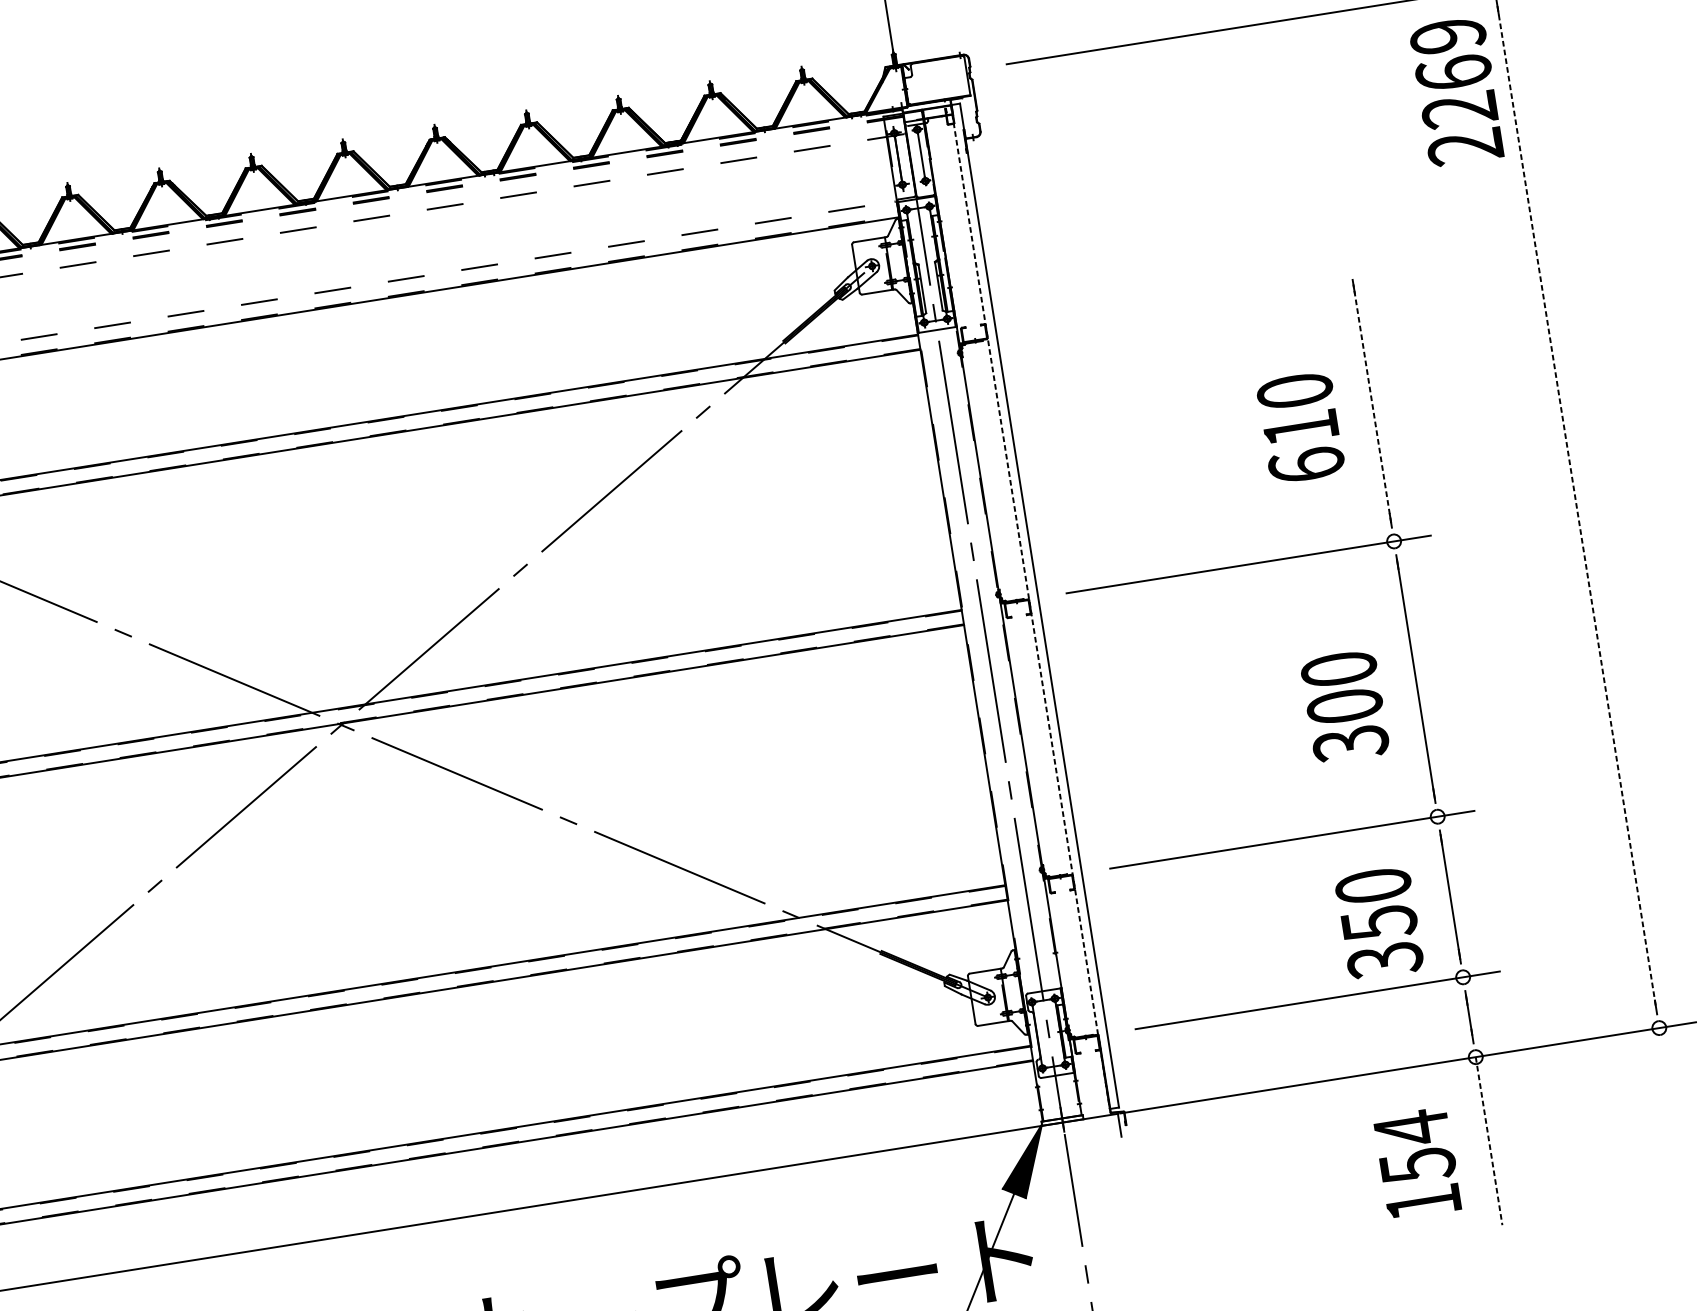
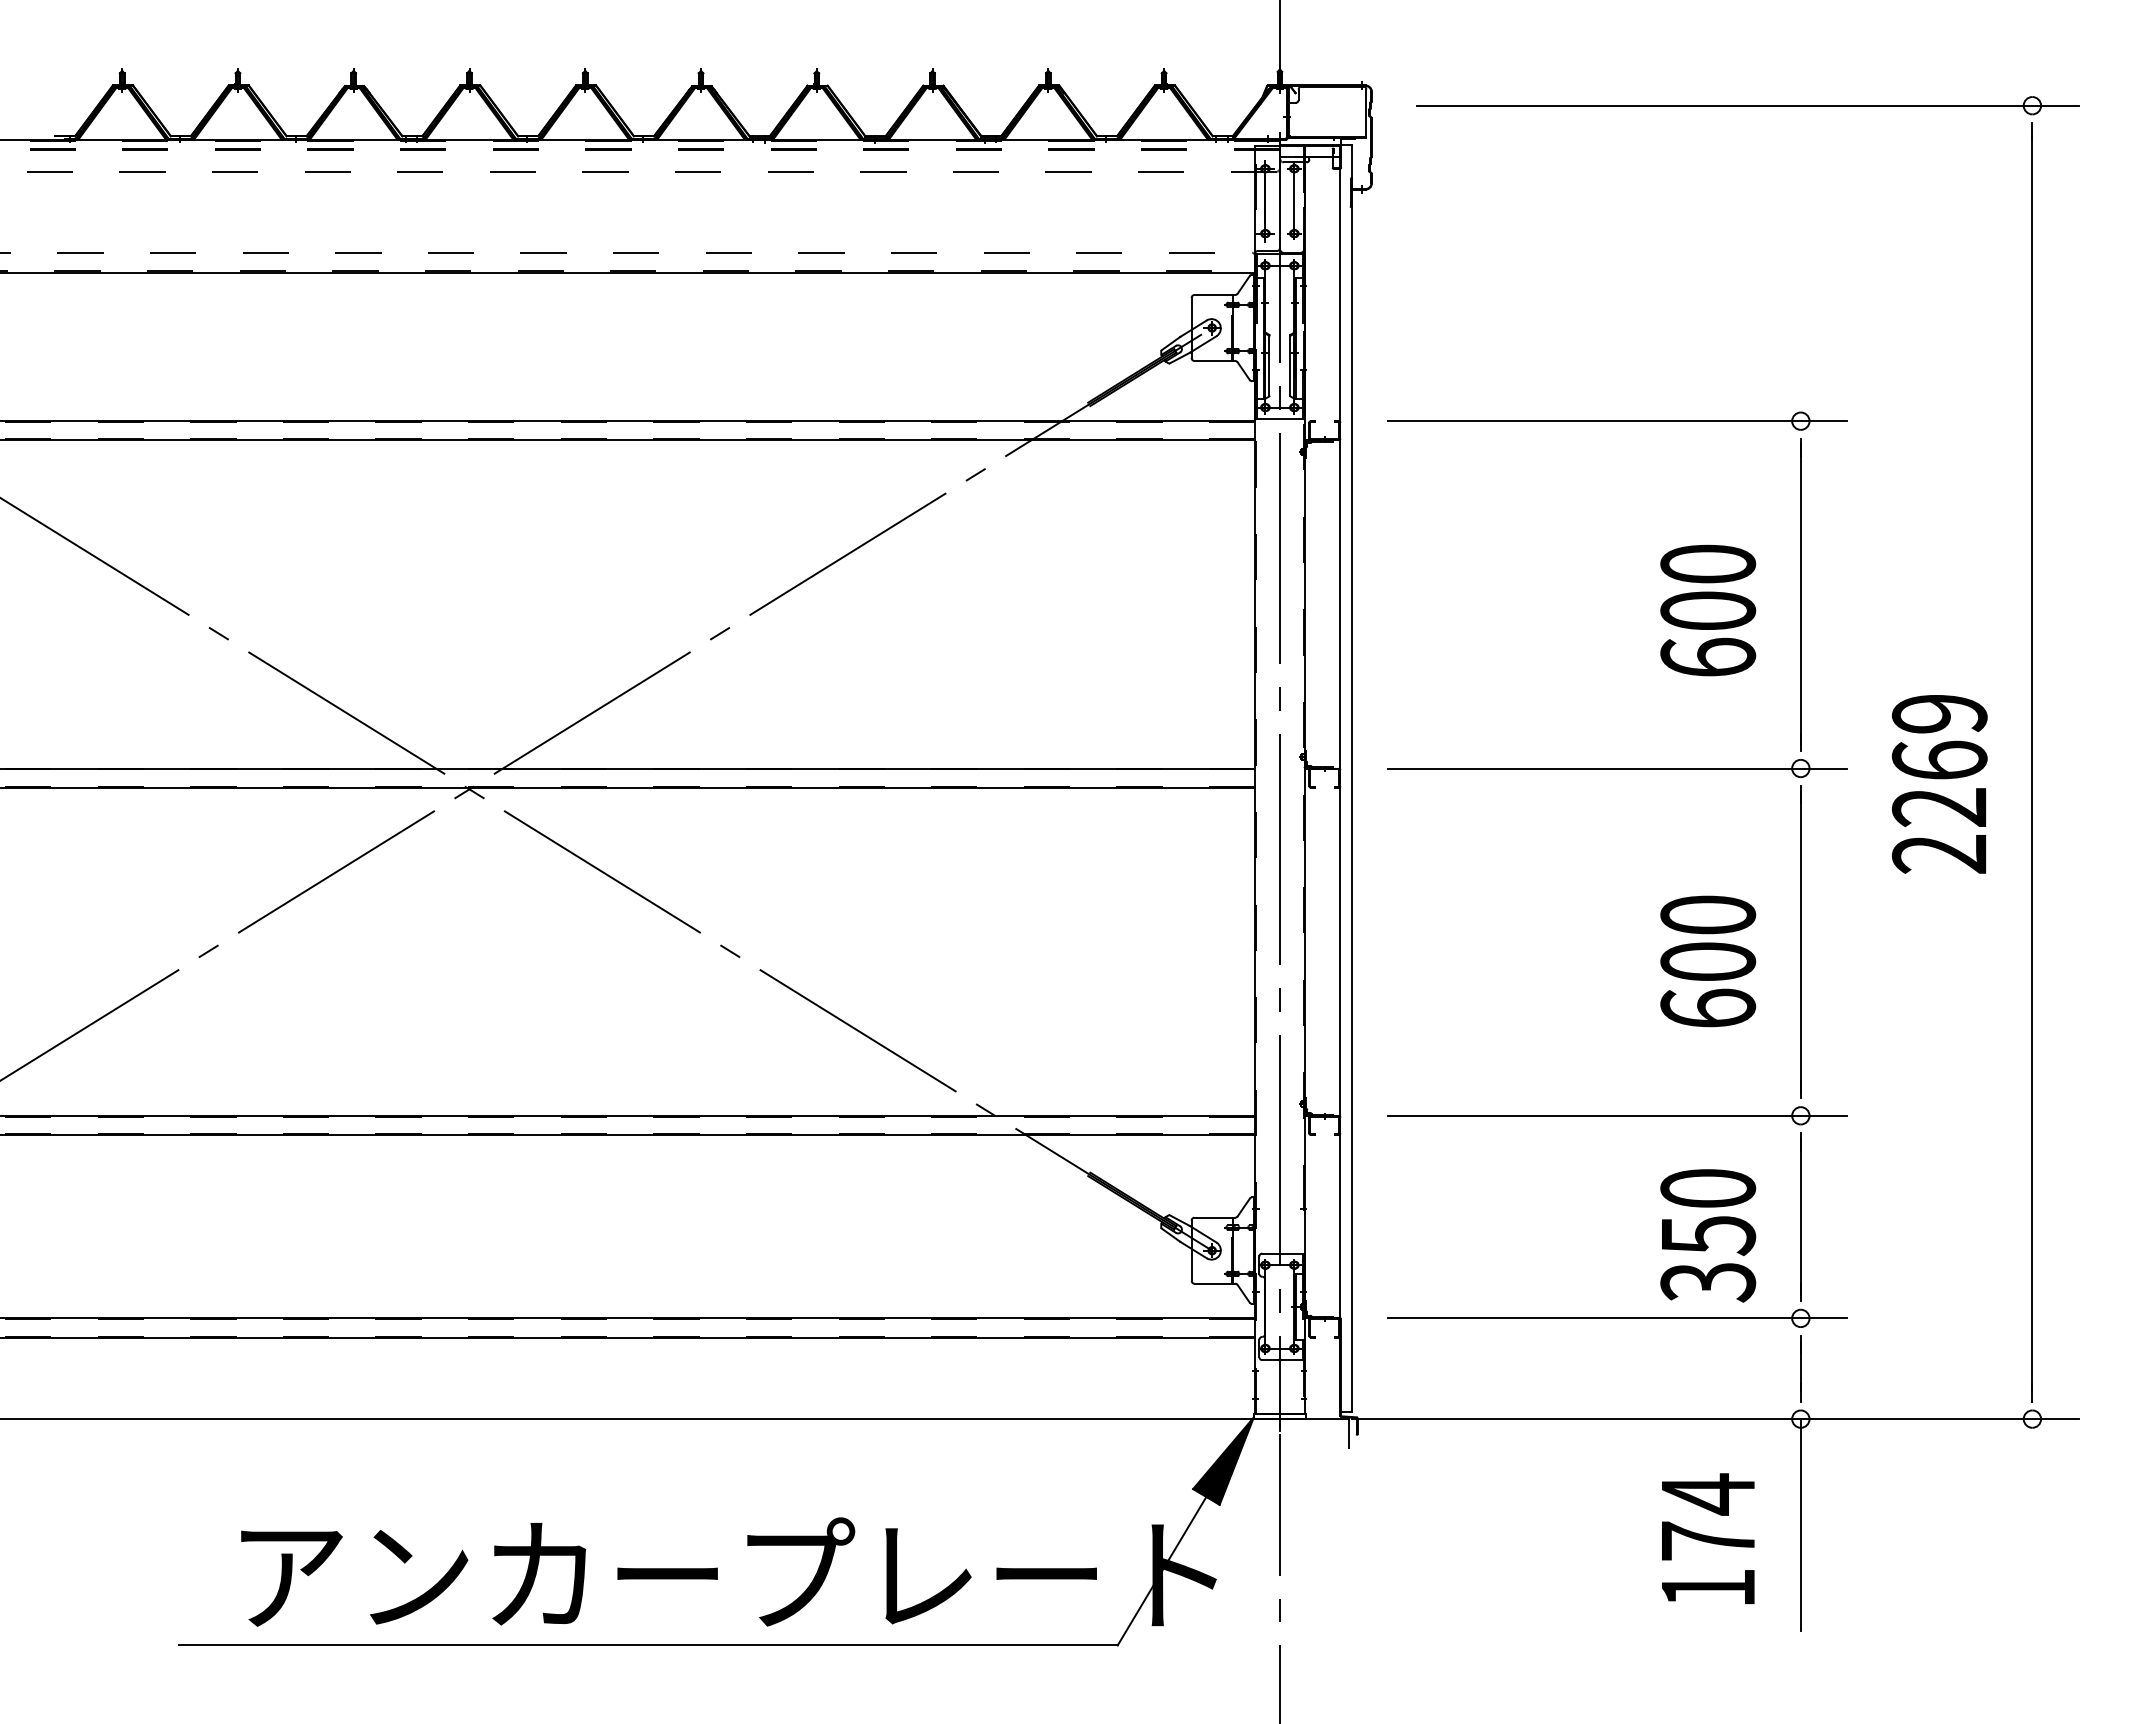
text: (1456, 91) -> (1939, 784), moved
part: (1205, 288) -> (1617, 420), added
line: (1371, 403) -> (1800, 594), dashed -> solid
text: (1301, 427) -> (1708, 610), 610 -> 600
line: (1576, 505) -> (2032, 759), dashed -> solid
line: (1030, 607) -> (1340, 778), dashed -> solid
text: (1351, 743) -> (1708, 1008), 300 -> 600
line: (1488, 1141) -> (1800, 1525), dashed -> solid
text: (1418, 1165) -> (1709, 1541), 154 -> 174

